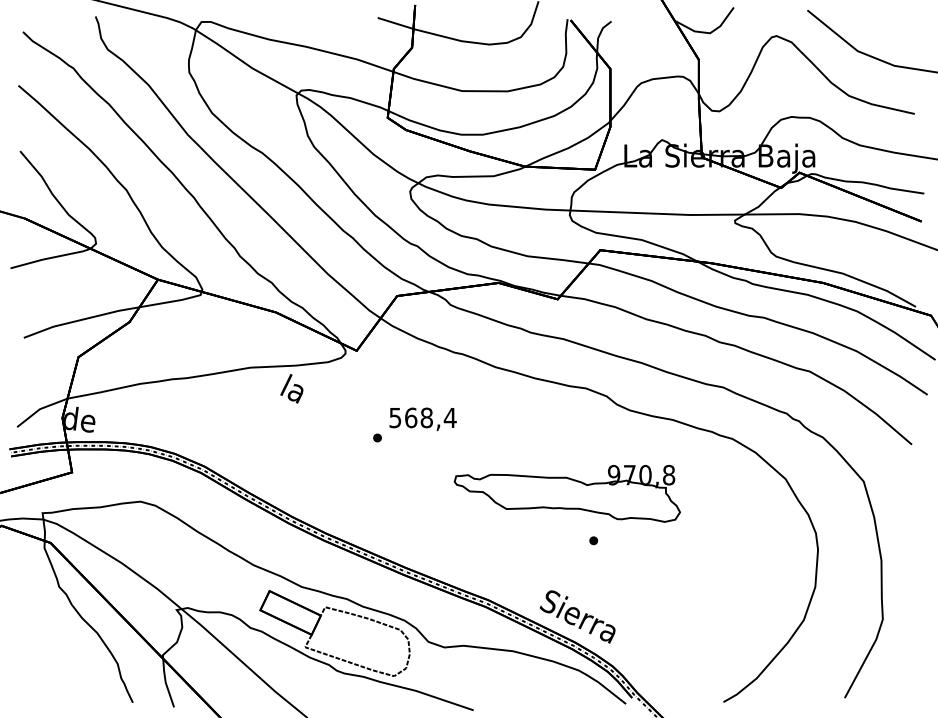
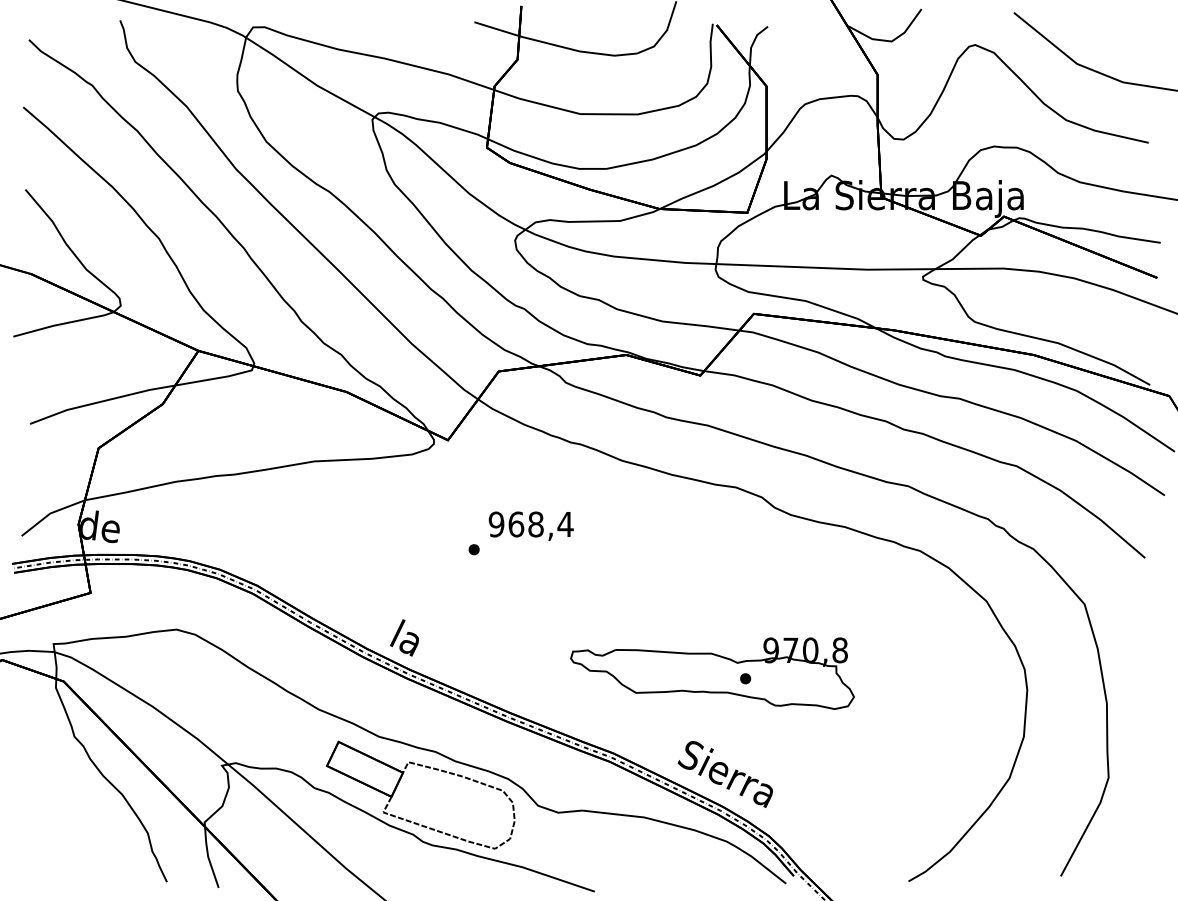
text: (291, 388) -> (404, 637), moved
text: (395, 417) -> (496, 524), 568,4 -> 968,4
part: (567, 493) -> (712, 673), moved

